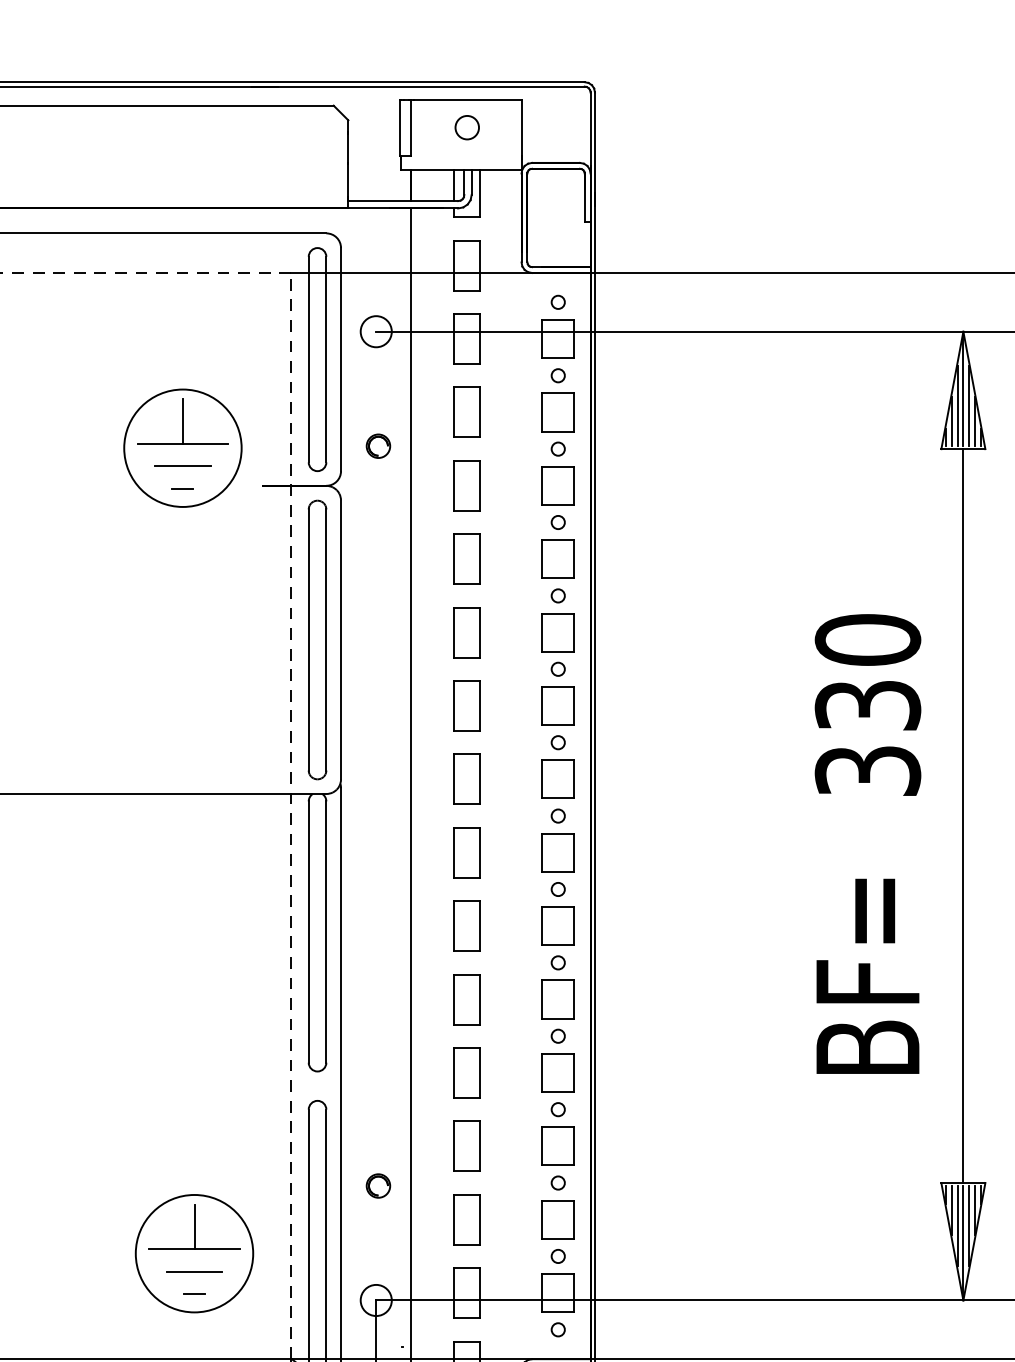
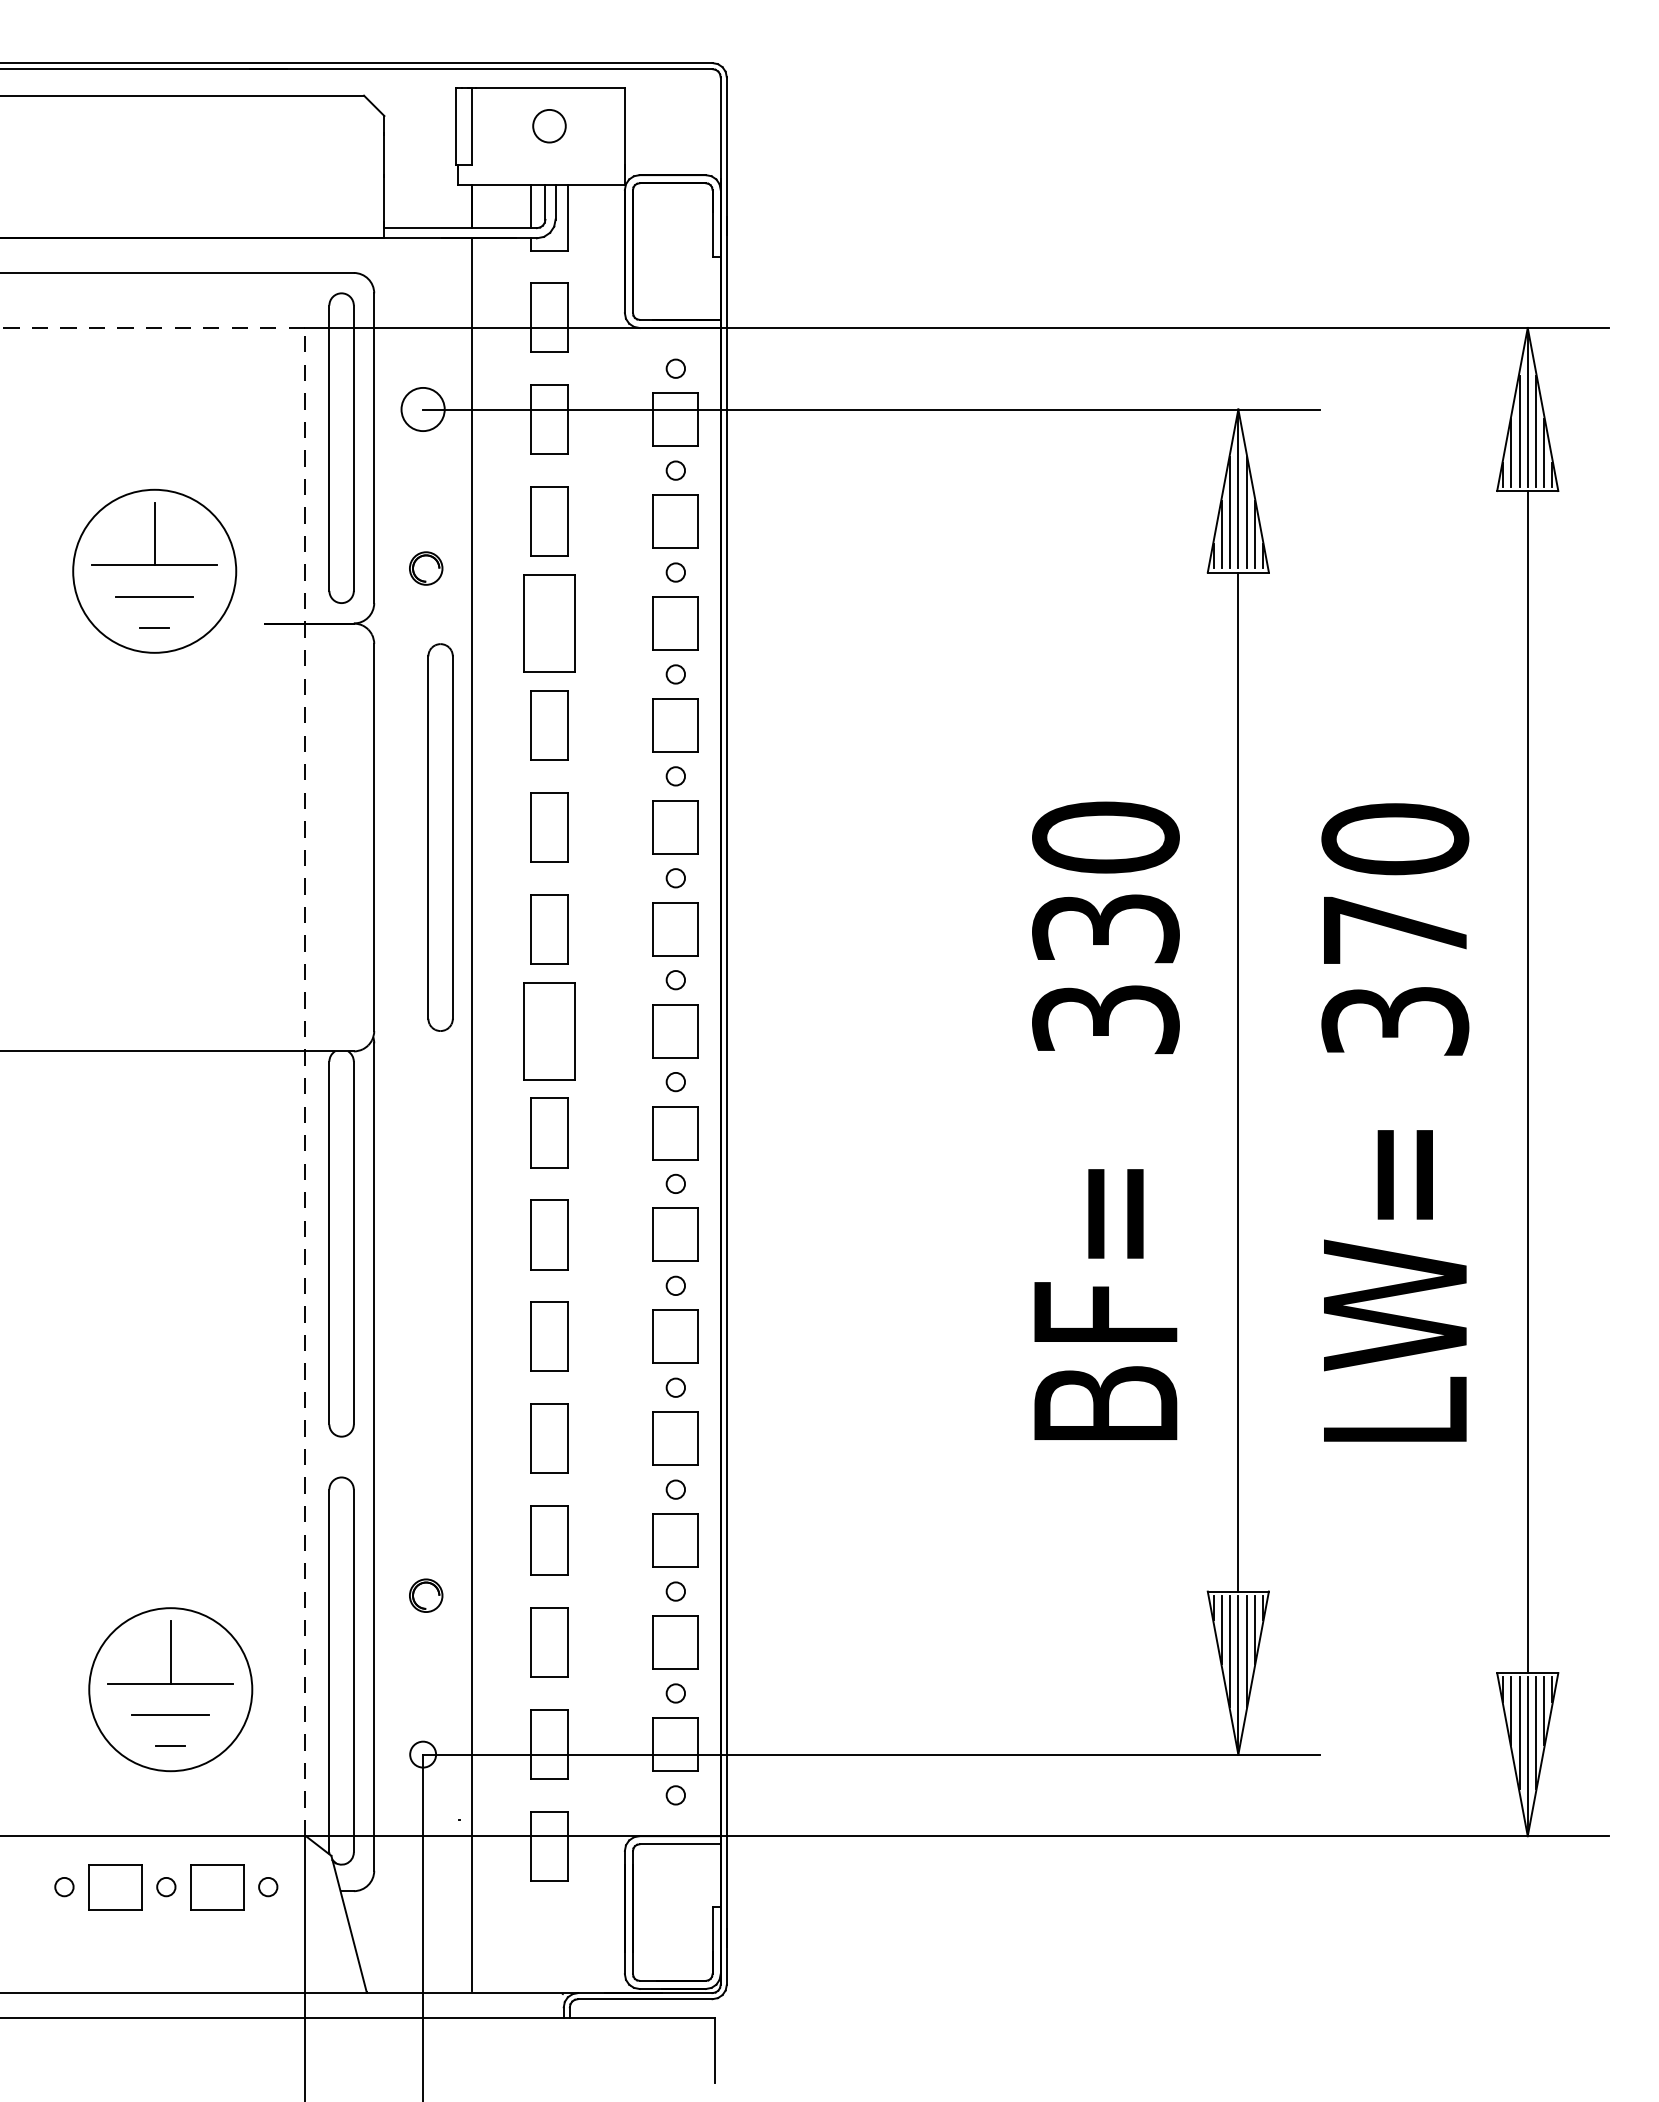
part: (467, 485) -> (549, 623), size x1.4
part: (317, 639) -> (440, 837), moved
part: (467, 778) -> (549, 1030), size x1.4
circle: (375, 1300) -> (422, 1754), size x0.6

